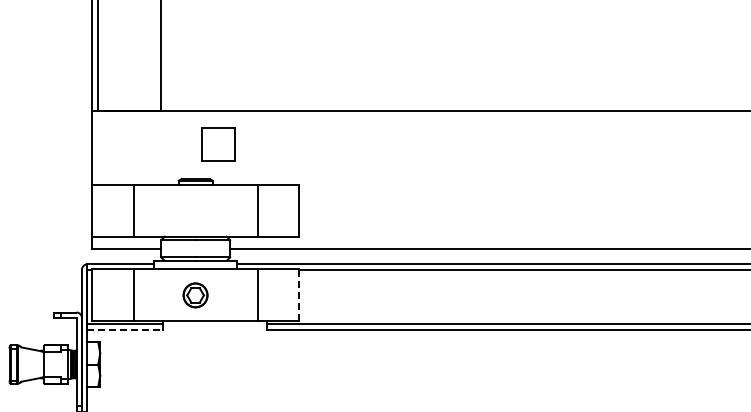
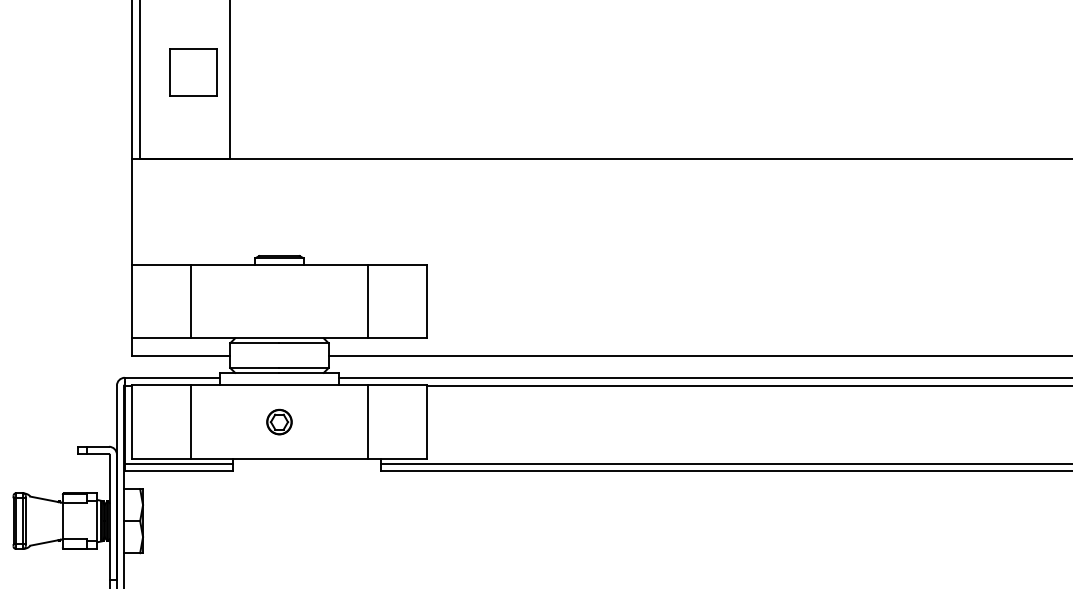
part: (218, 144) -> (193, 72), moved
part: (195, 294) -> (279, 421), size x0.71
line: (299, 295) -> (427, 422), dashed -> solid
line: (125, 329) -> (179, 471), dashed -> solid

